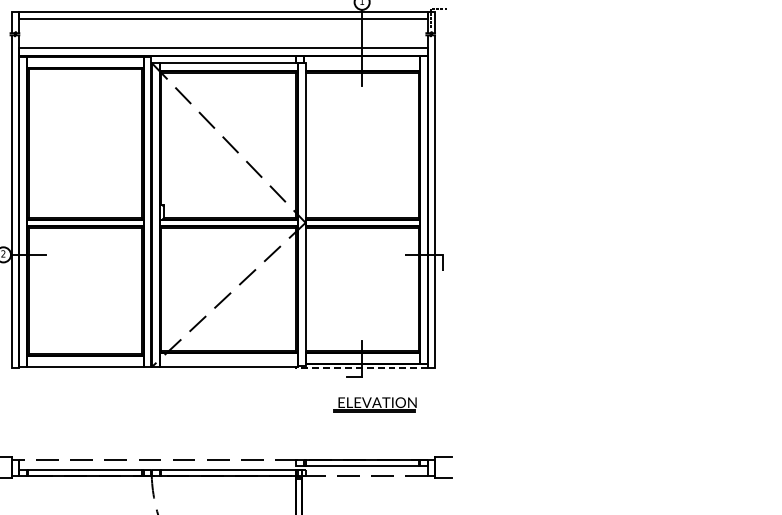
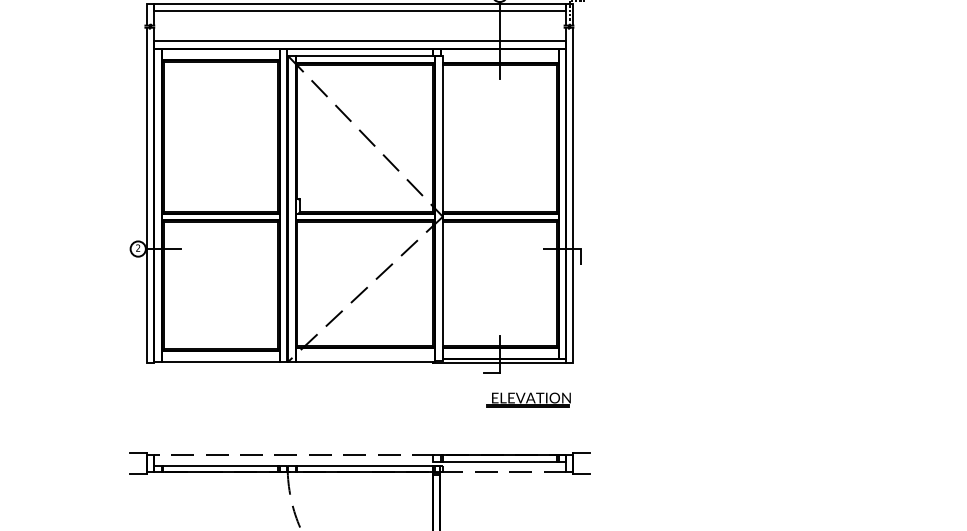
line: (361, 368) -> (499, 363), dashed -> solid
part: (374, 404) -> (528, 399), moved

